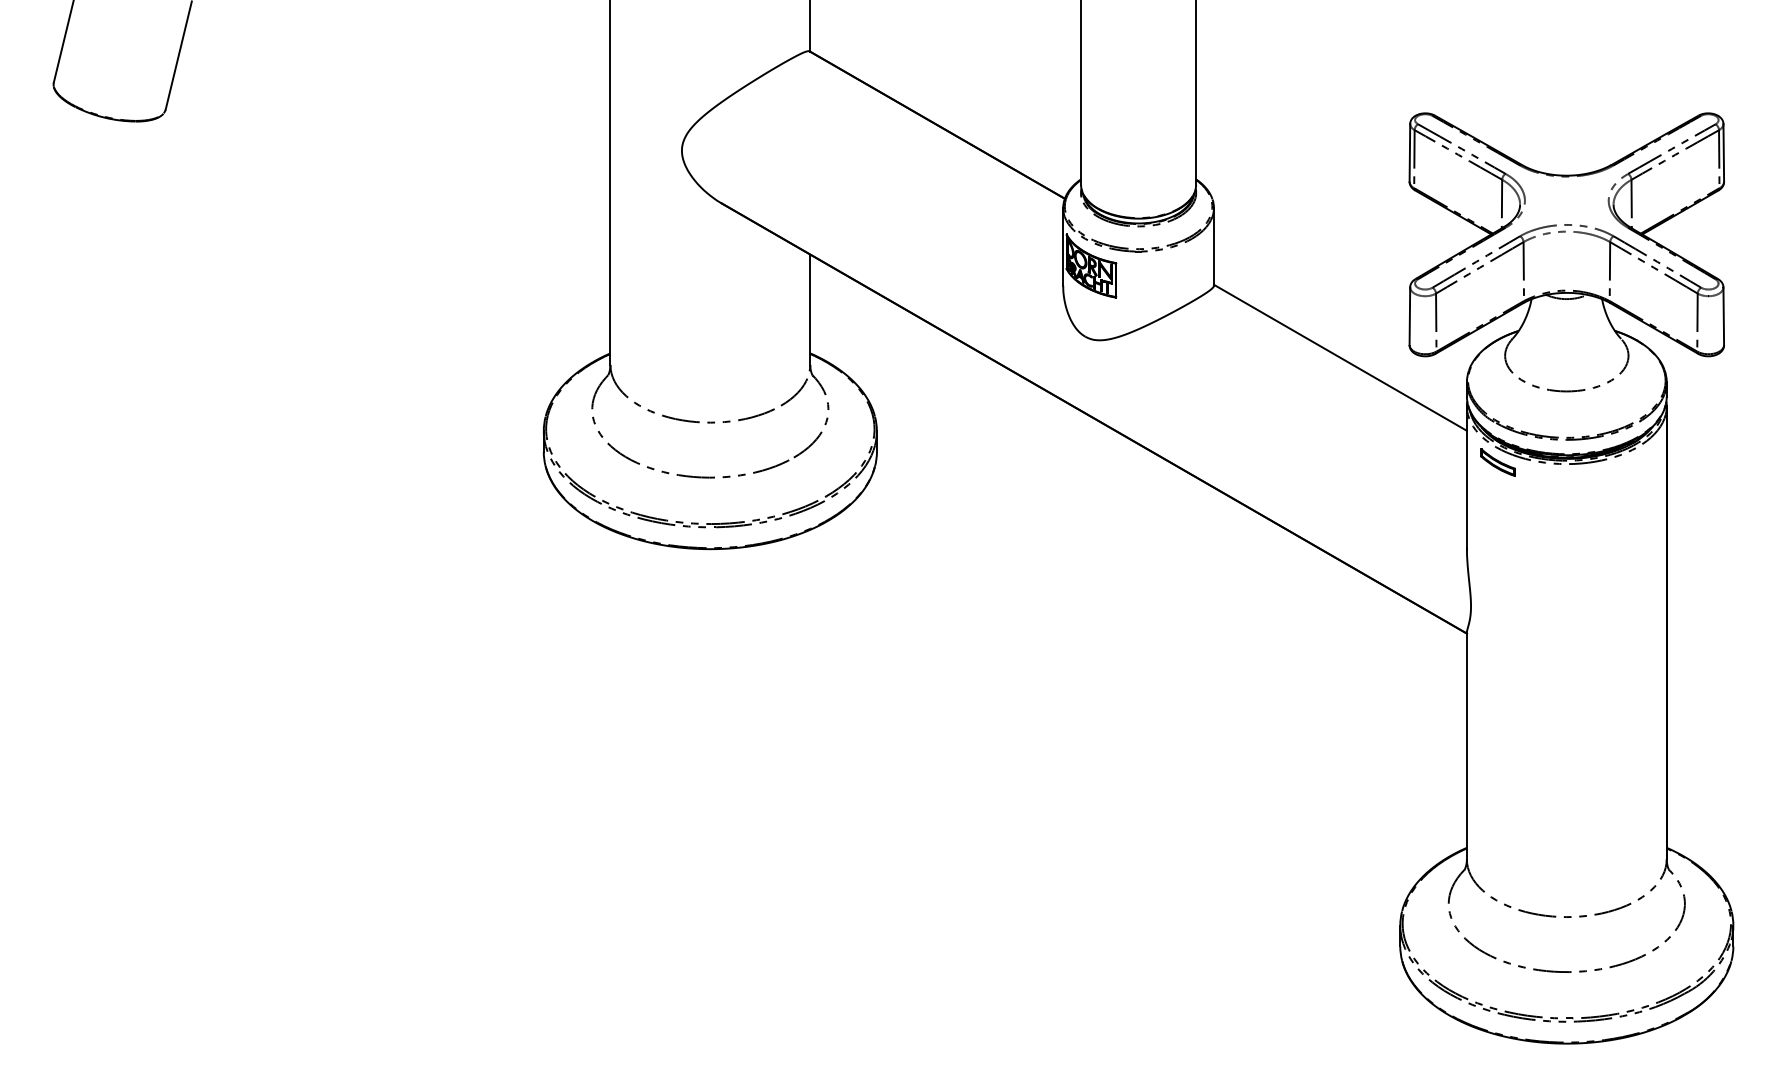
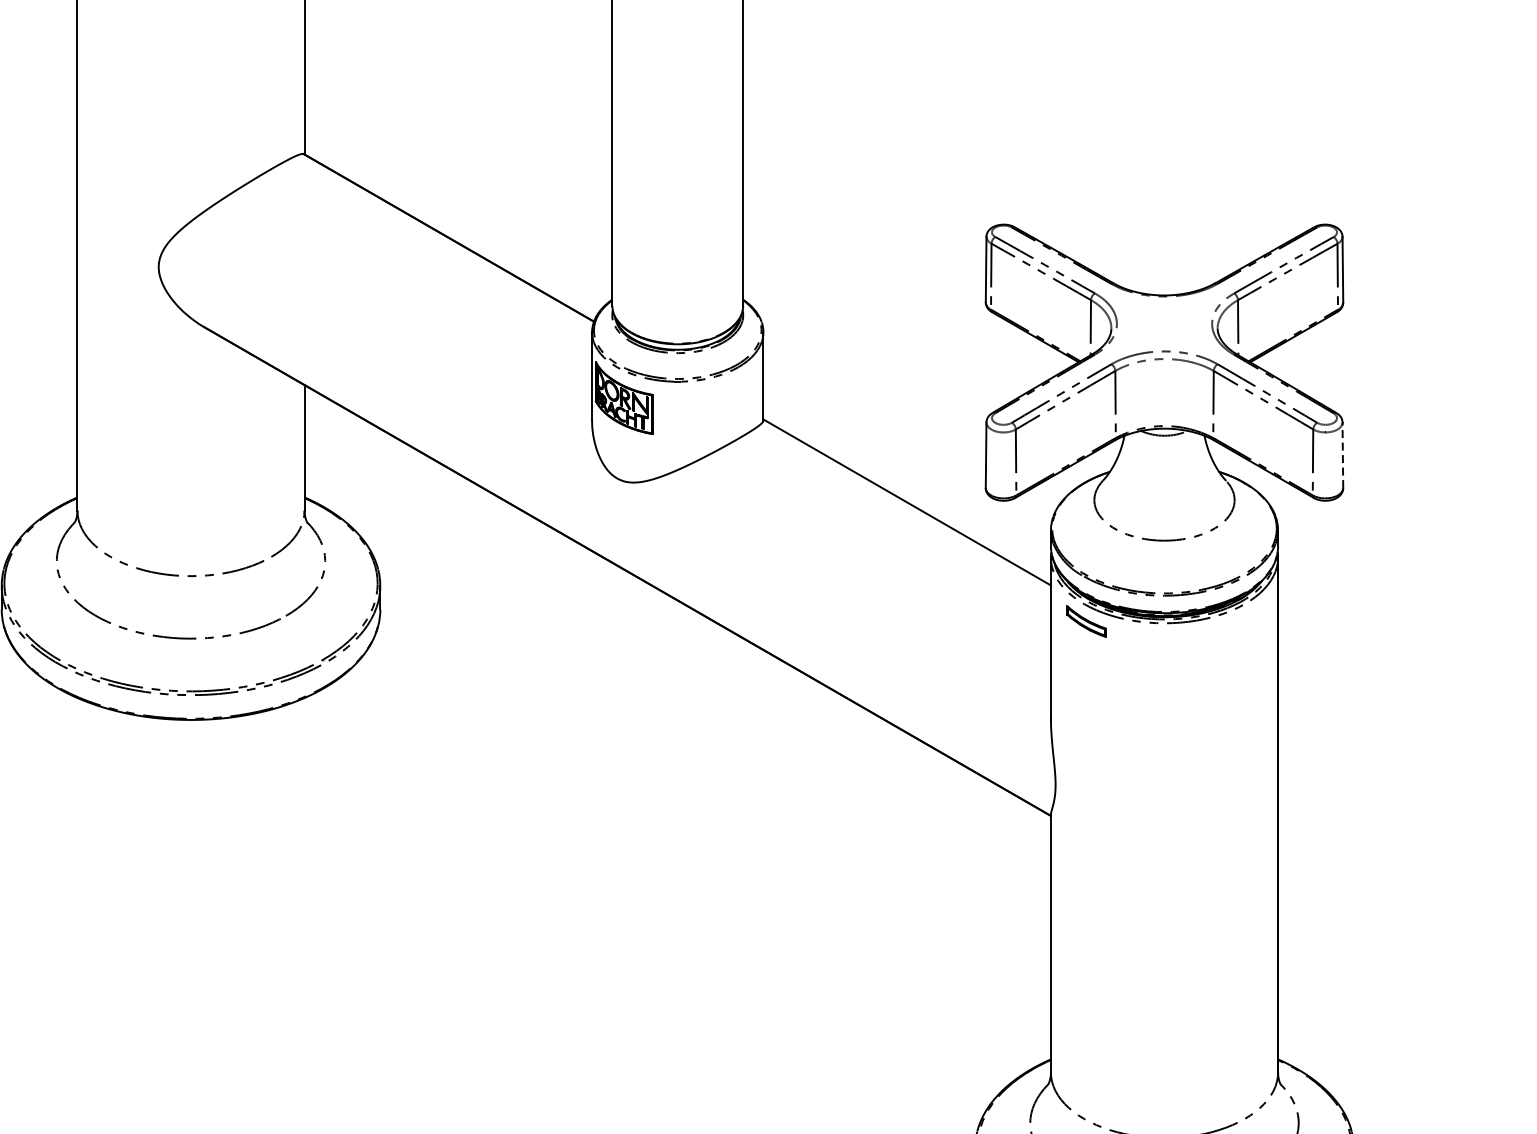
line: (1723, 316) -> (1342, 455), solid -> dashed

